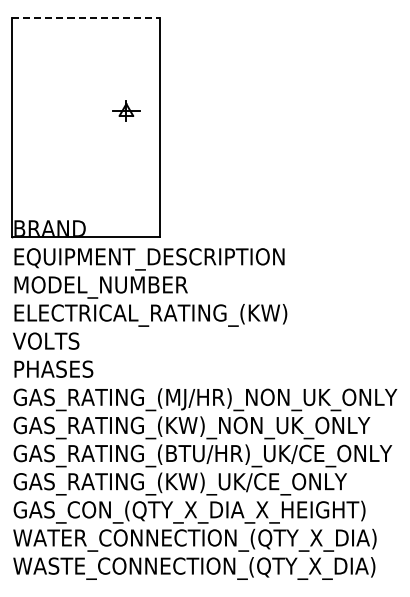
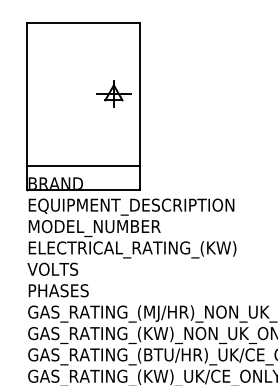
line: (86, 17) -> (83, 23), dashed -> solid
part: (126, 110) -> (114, 93), size x1.67
line: (86, 205) -> (83, 166), added

